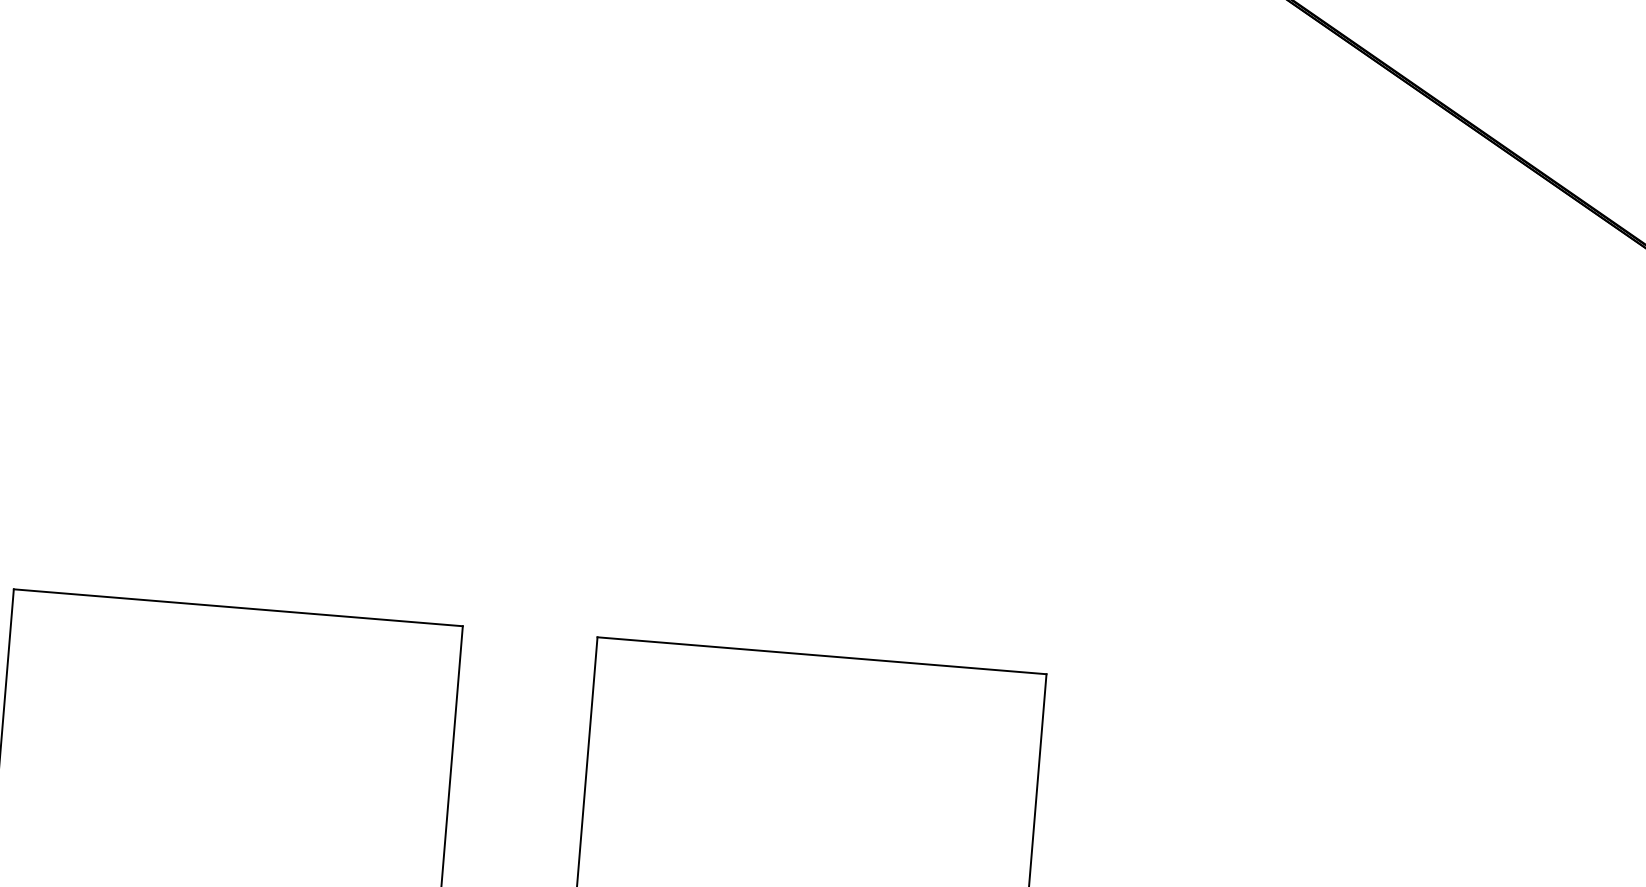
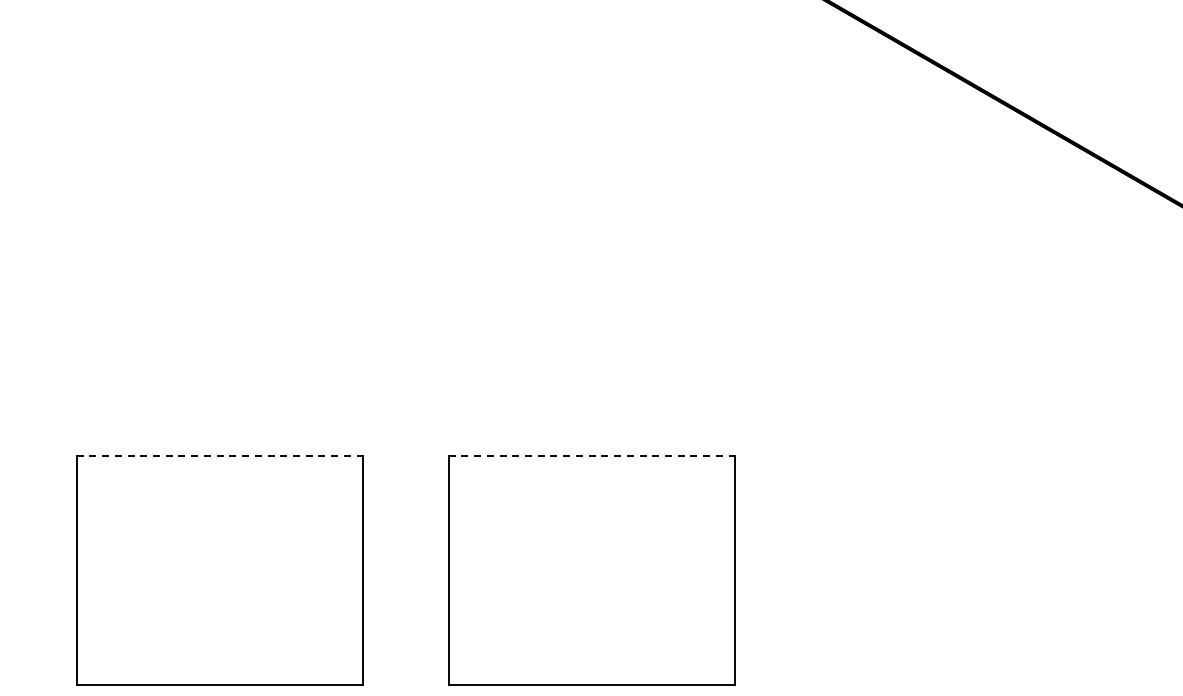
line: (239, 607) -> (220, 455), solid -> dashed
line: (823, 655) -> (592, 455), solid -> dashed

